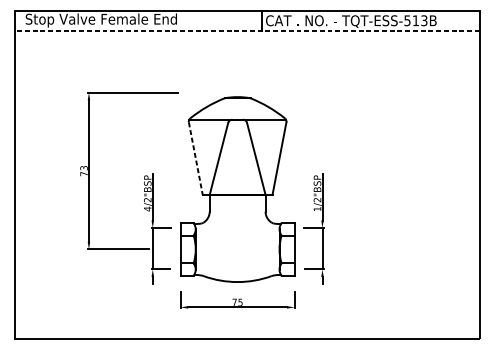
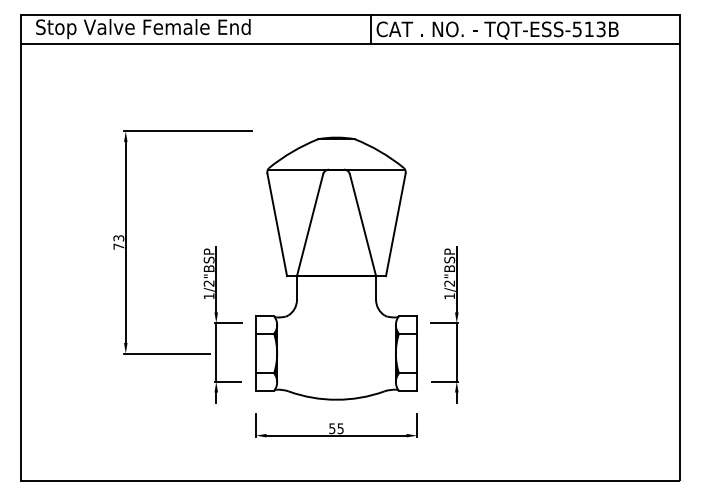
line: (247, 31) -> (350, 44), dashed -> solid
line: (195, 159) -> (277, 225), dashed -> solid
text: (147, 208) -> (208, 295), 4/2"BSP -> 1/2"BSP
text: (234, 302) -> (332, 428), 75 -> 55

